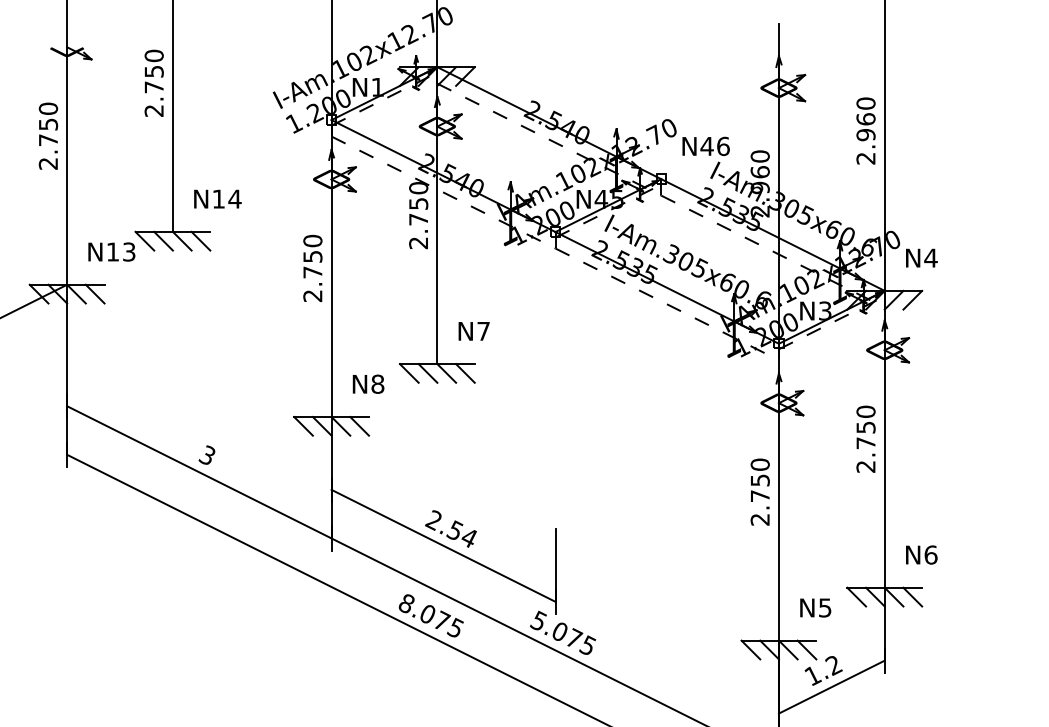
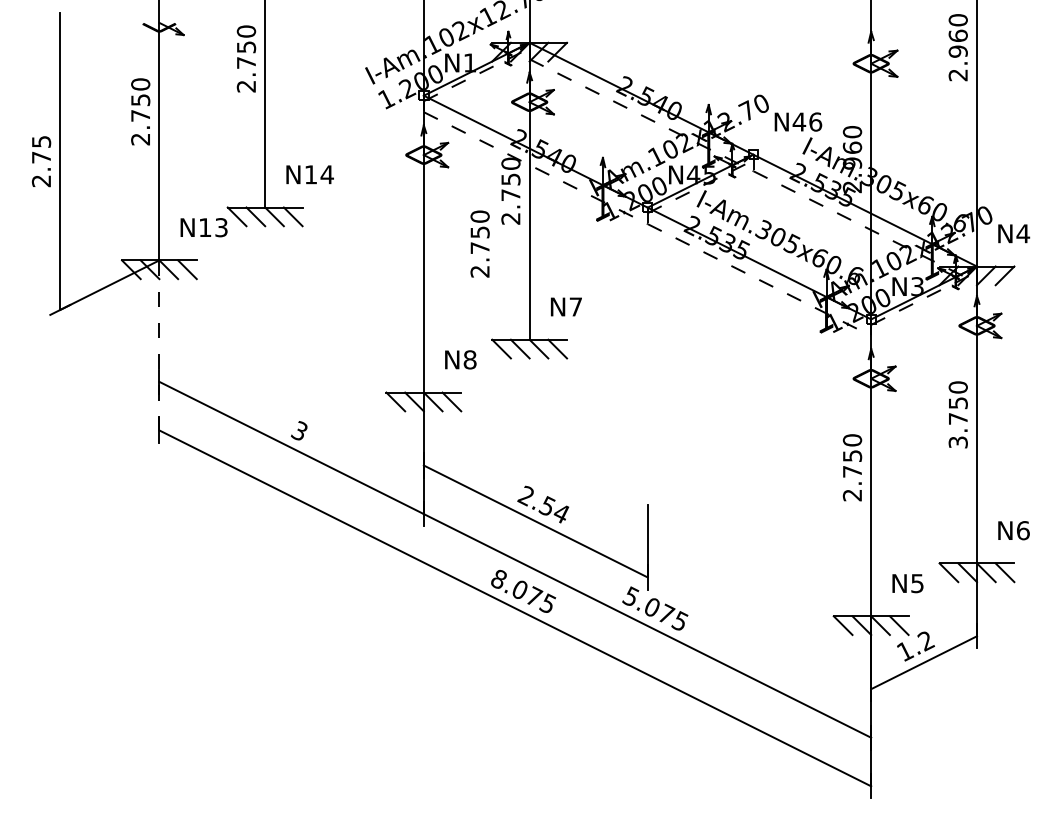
text: (865, 130) -> (957, 47), moved
text: (312, 267) -> (479, 243), moved
line: (67, 369) -> (159, 345), solid -> dashed
text: (866, 466) -> (958, 442), 2.750 -> 3.750

